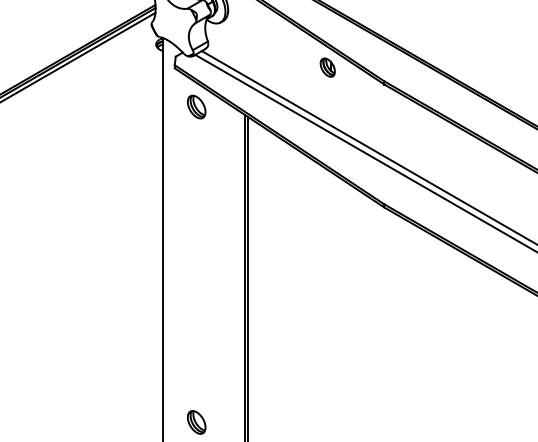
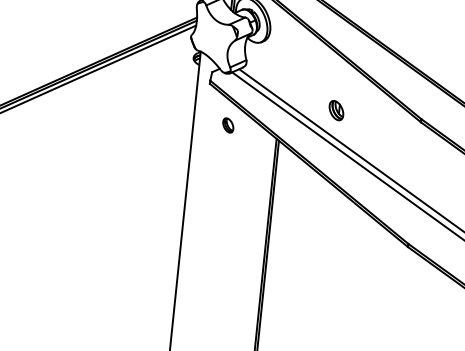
part: (327, 67) -> (336, 110), moved
part: (196, 106) -> (228, 124), size x0.6

